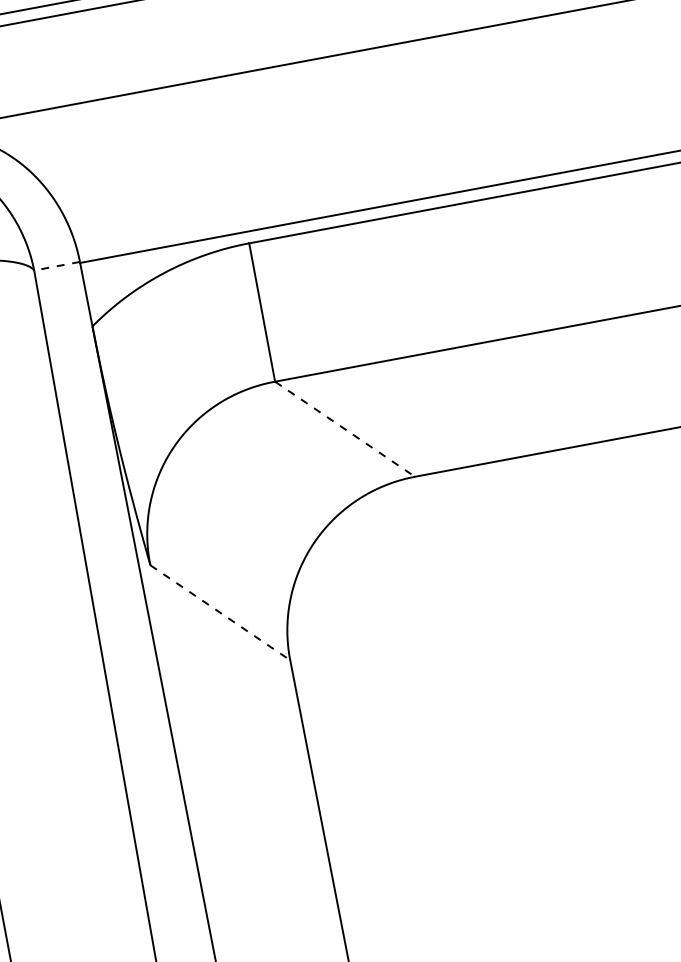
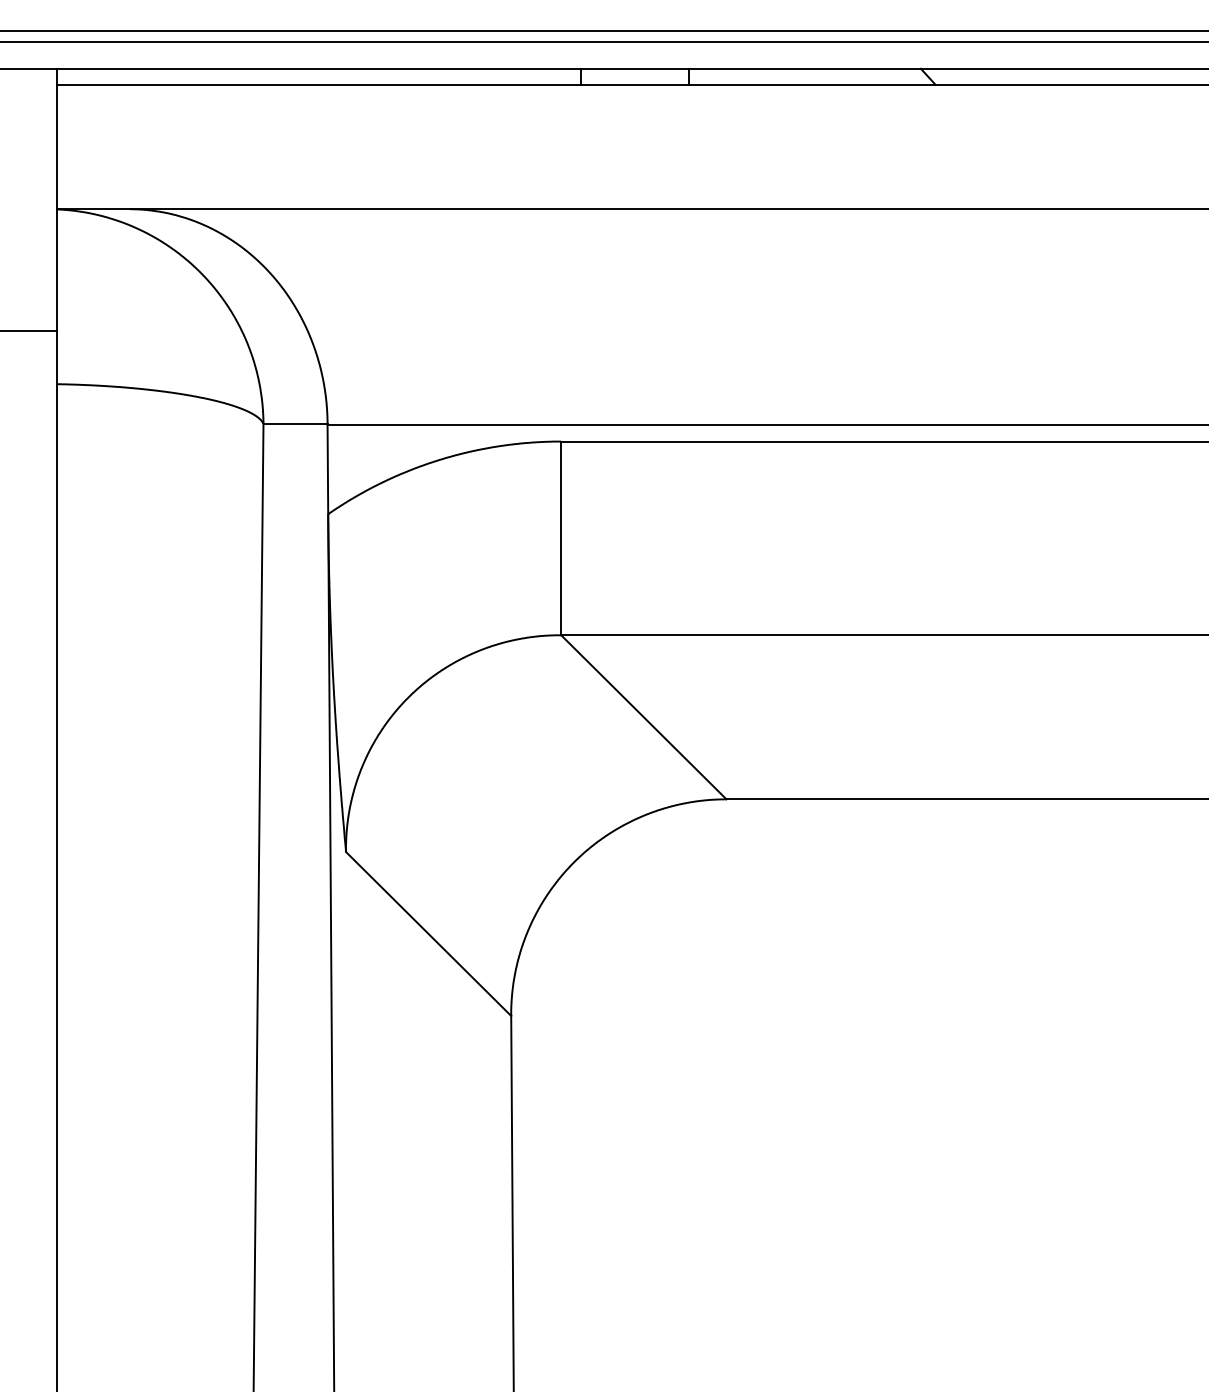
line: (57, 265) -> (295, 423), dashed -> solid
line: (345, 429) -> (644, 717), dashed -> solid
line: (220, 613) -> (428, 934), dashed -> solid

